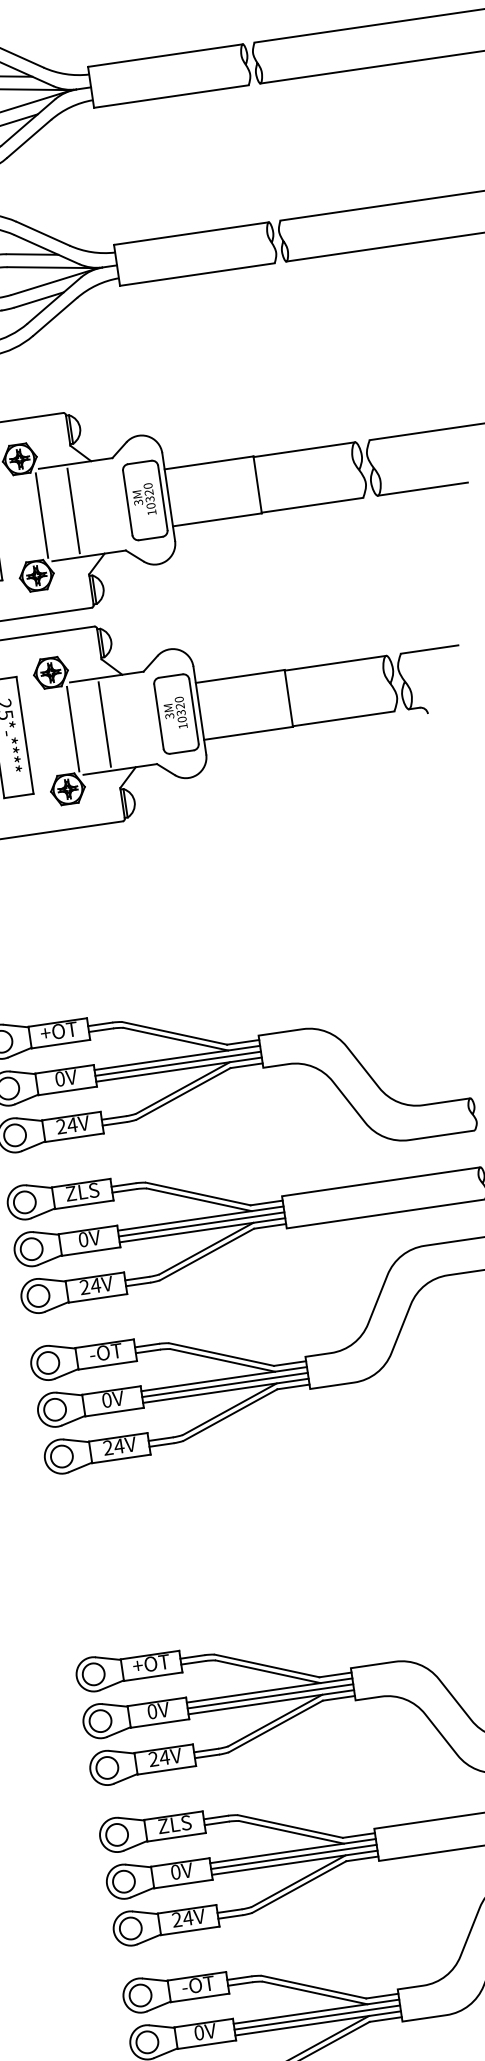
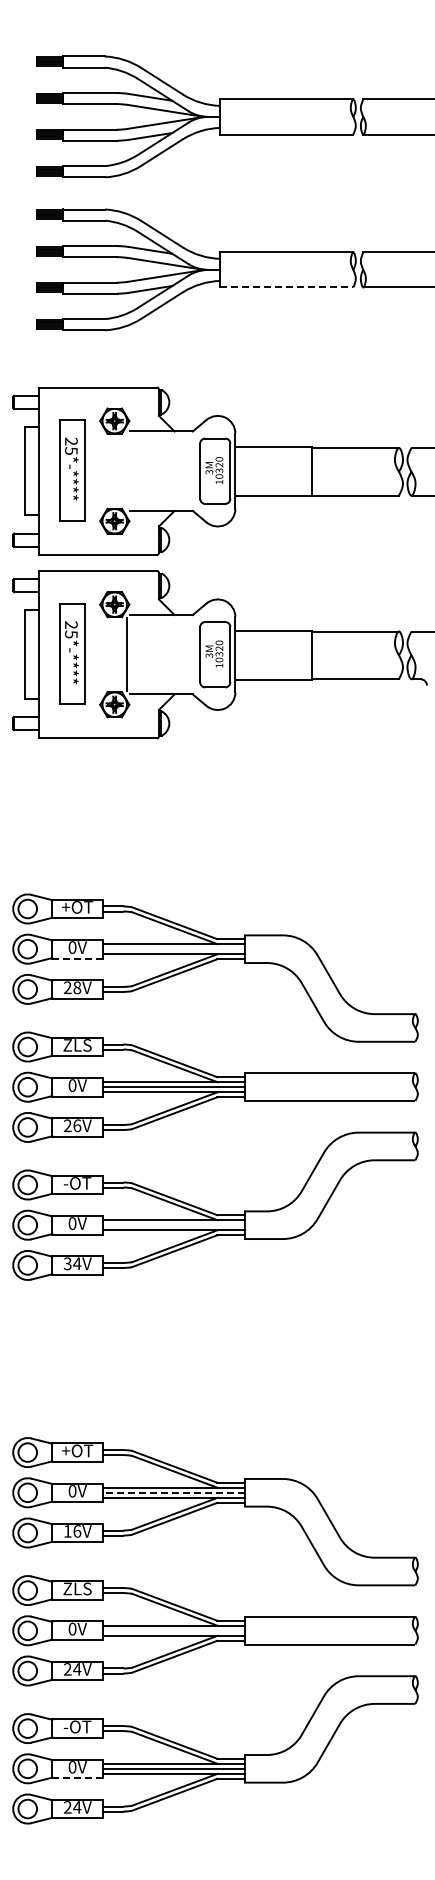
line: (198, 274) -> (287, 287), solid -> dashed
line: (73, 510) -> (153, 470), removed
line: (41, 514) -> (126, 470), removed
line: (104, 724) -> (153, 654), removed
line: (177, 1064) -> (173, 949), removed
line: (68, 1090) -> (78, 958), solid -> dashed
text: (72, 1124) -> (77, 987), 24V -> 28V
text: (96, 1285) -> (77, 1125), 24V -> 26V
line: (224, 1385) -> (173, 1225), removed
text: (108, 1448) -> (67, 1264), 24V -> 34V
line: (270, 1696) -> (173, 1492), solid -> dashed
text: (159, 1758) -> (72, 1531), 24V -> 16V
line: (293, 1856) -> (173, 1630), removed
line: (208, 2045) -> (78, 1778), solid -> dashed

